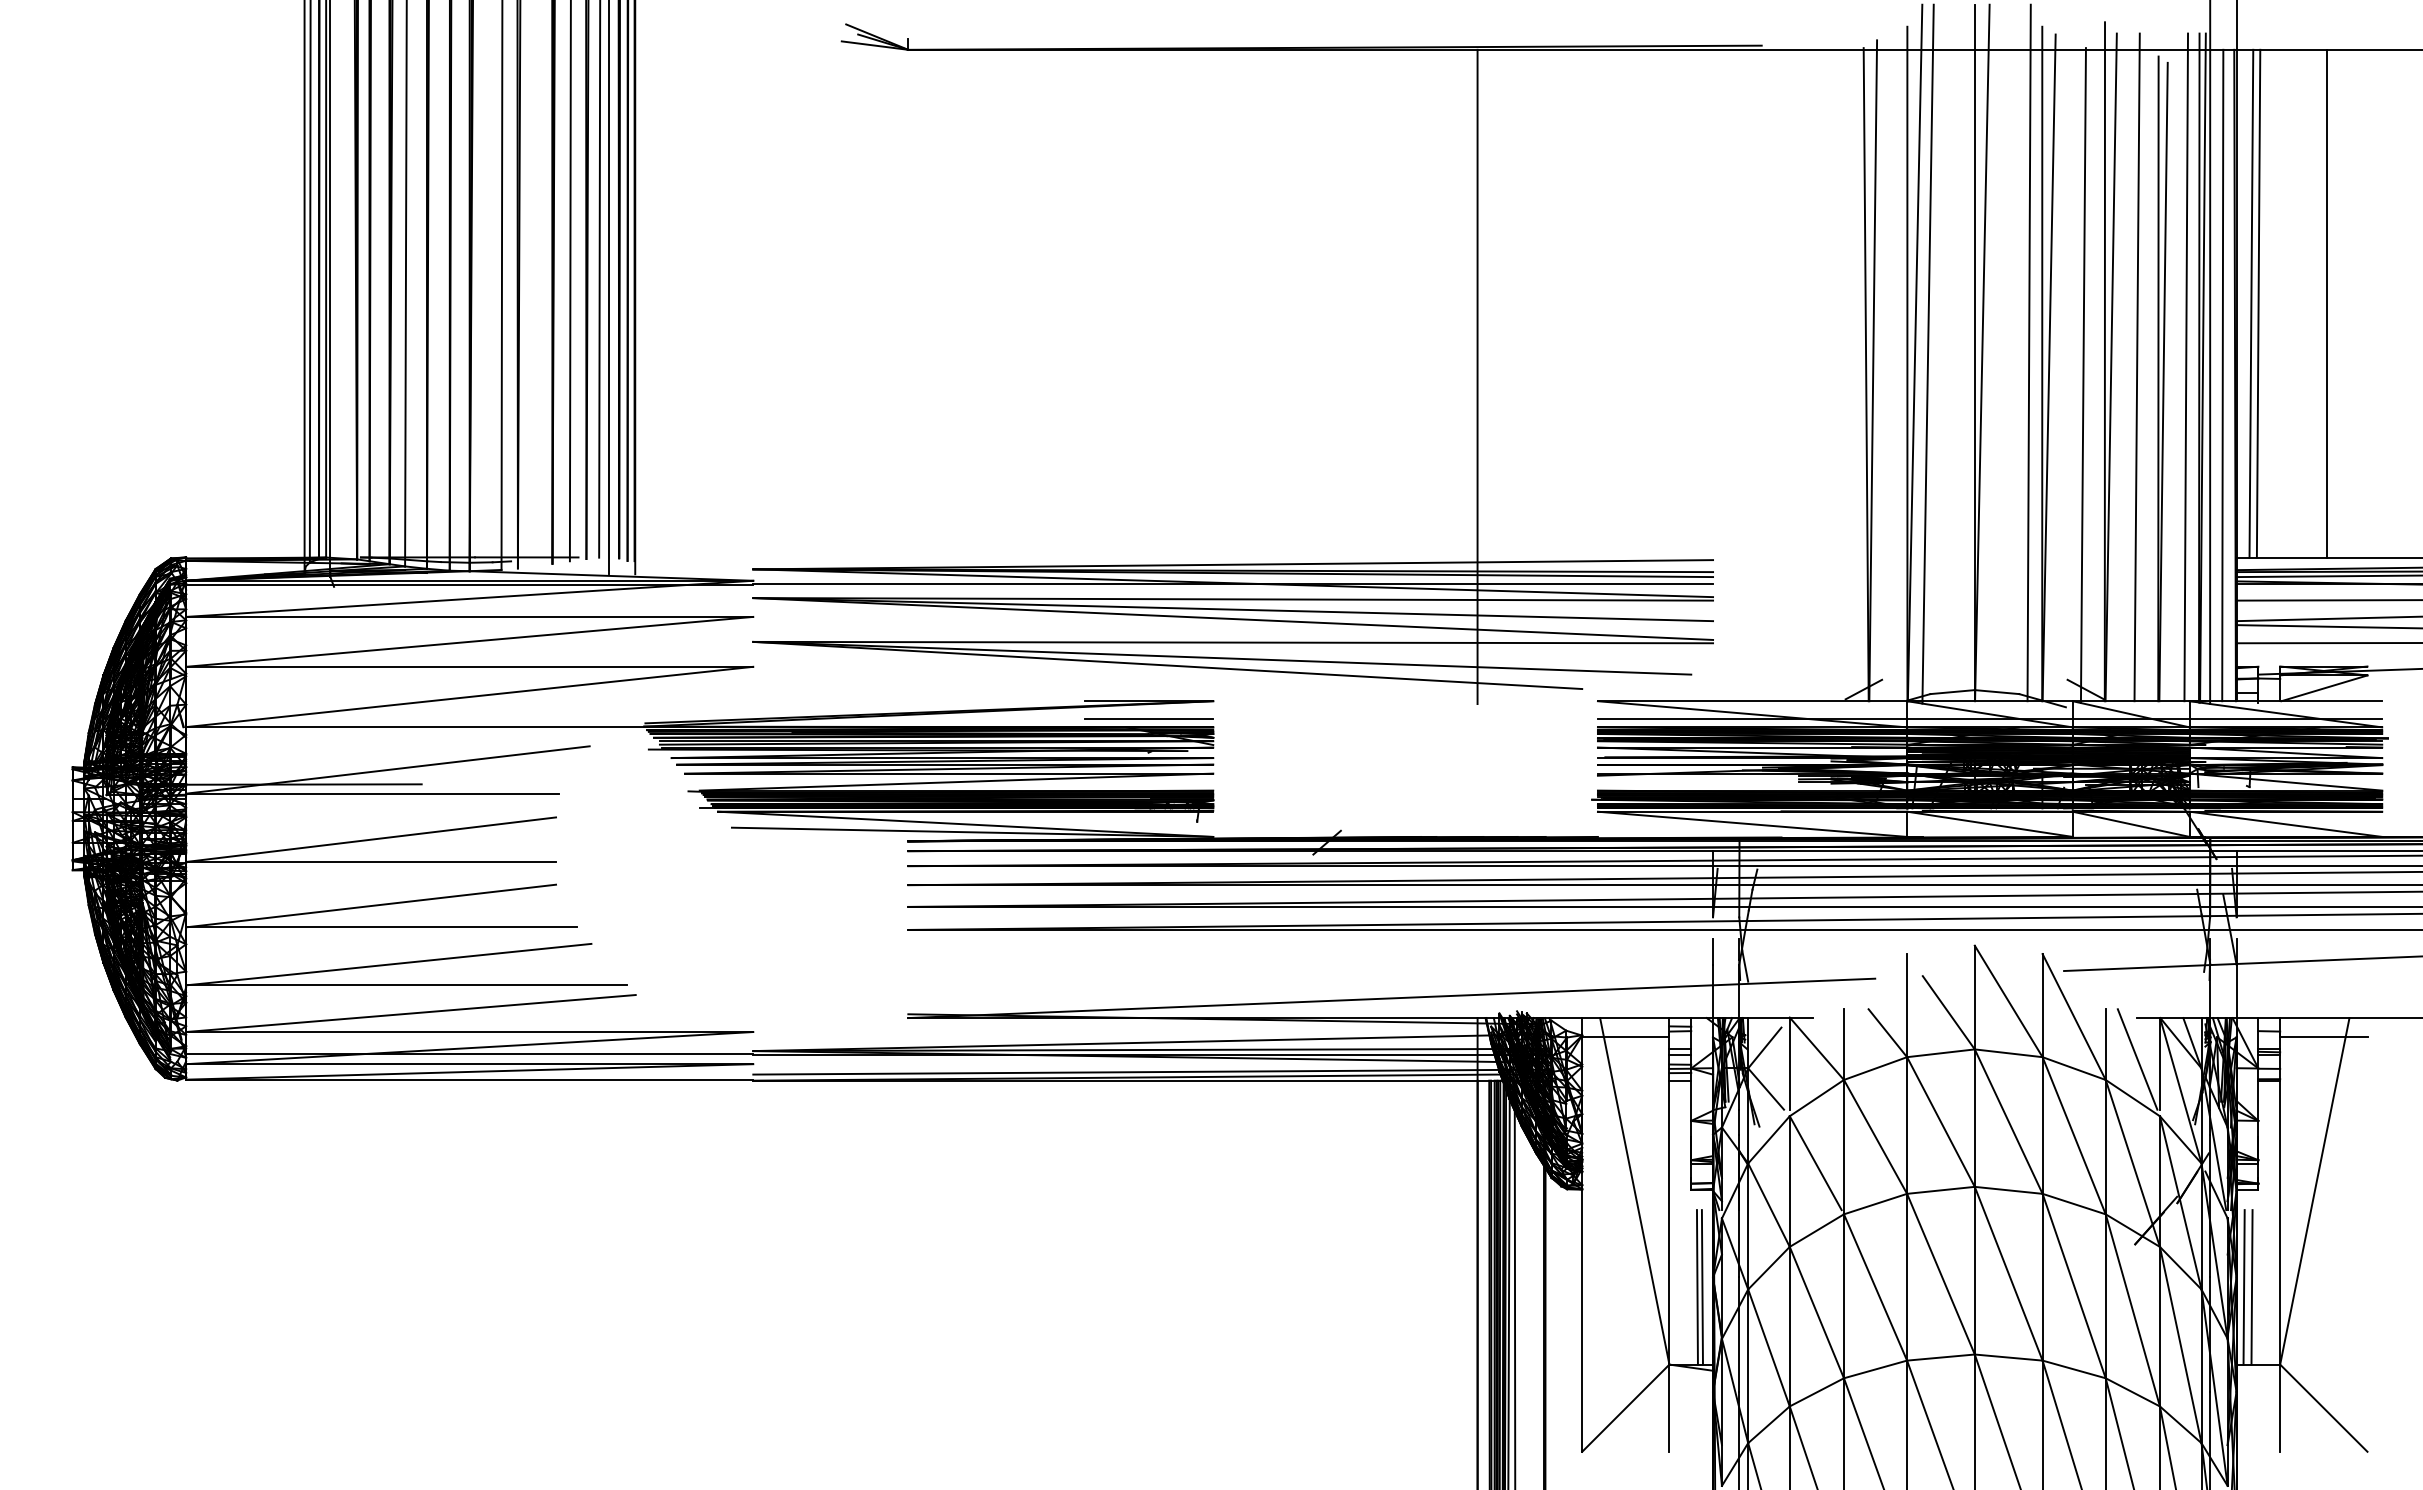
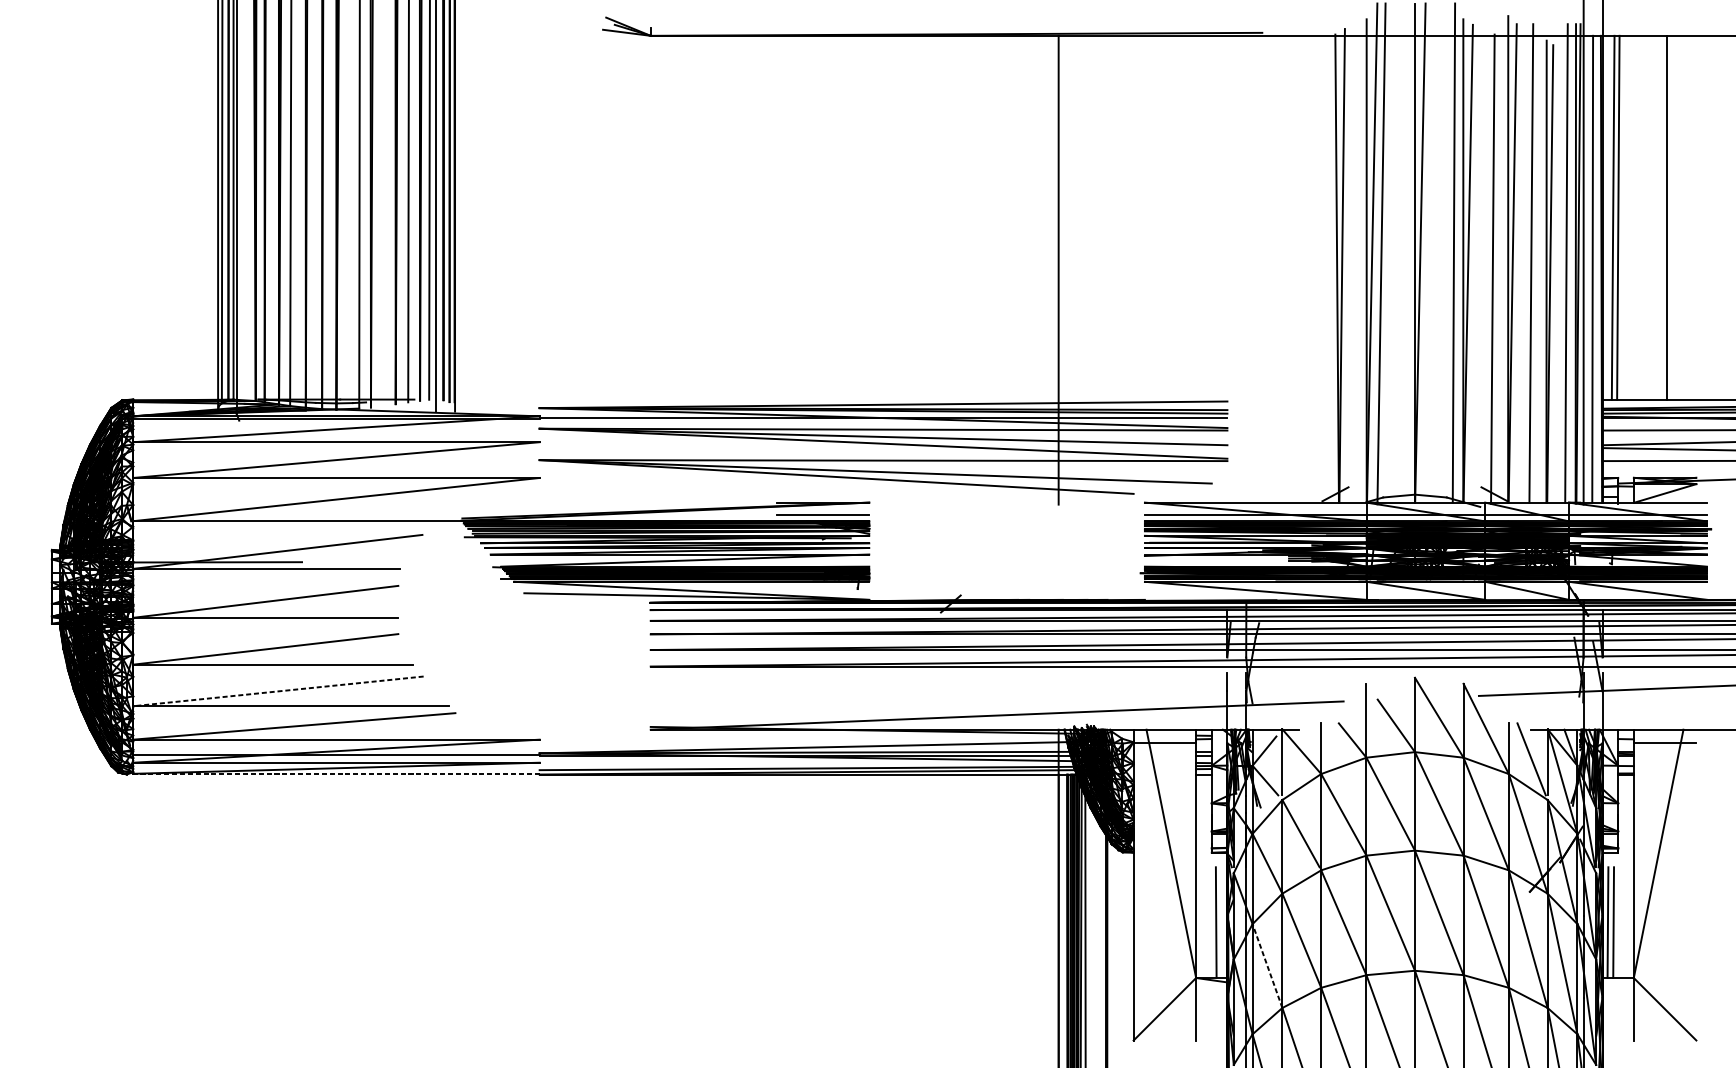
line: (388, 964) -> (278, 691), solid -> dashed
line: (469, 1079) -> (336, 773), solid -> dashed
line: (1701, 1287) -> (1219, 922), removed
line: (1768, 1347) -> (1267, 965), solid -> dashed

